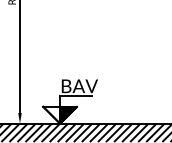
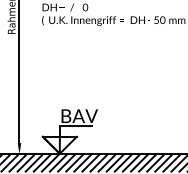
hatch: (67, 114) -> (67, 144), removed

